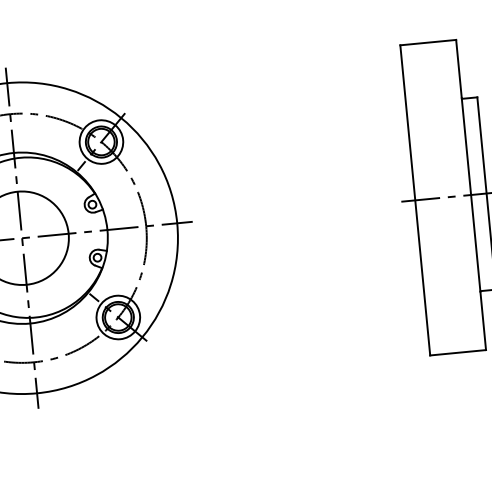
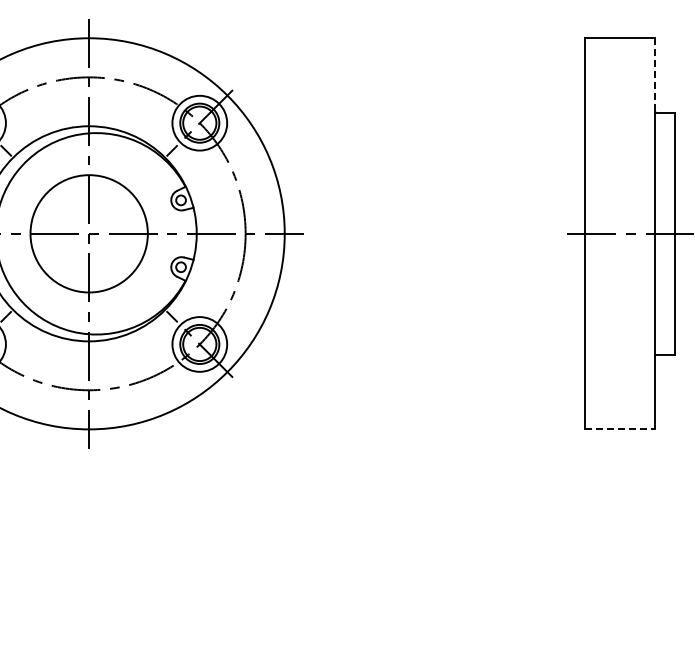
line: (459, 69) -> (655, 75), solid -> dashed
line: (458, 352) -> (620, 429), solid -> dashed

